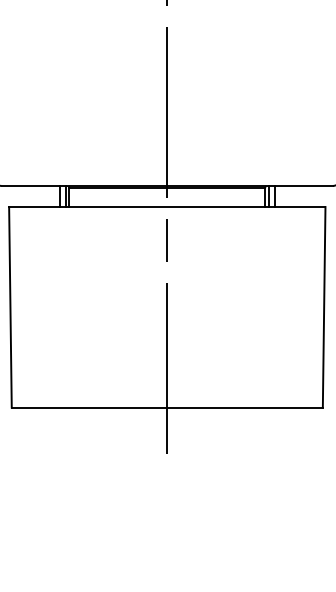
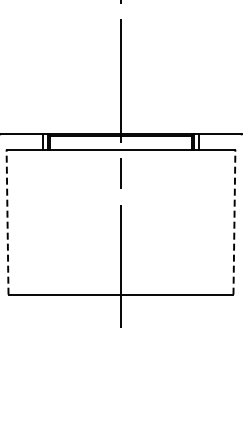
line: (10, 307) -> (7, 222), solid -> dashed
line: (324, 307) -> (234, 222), solid -> dashed

